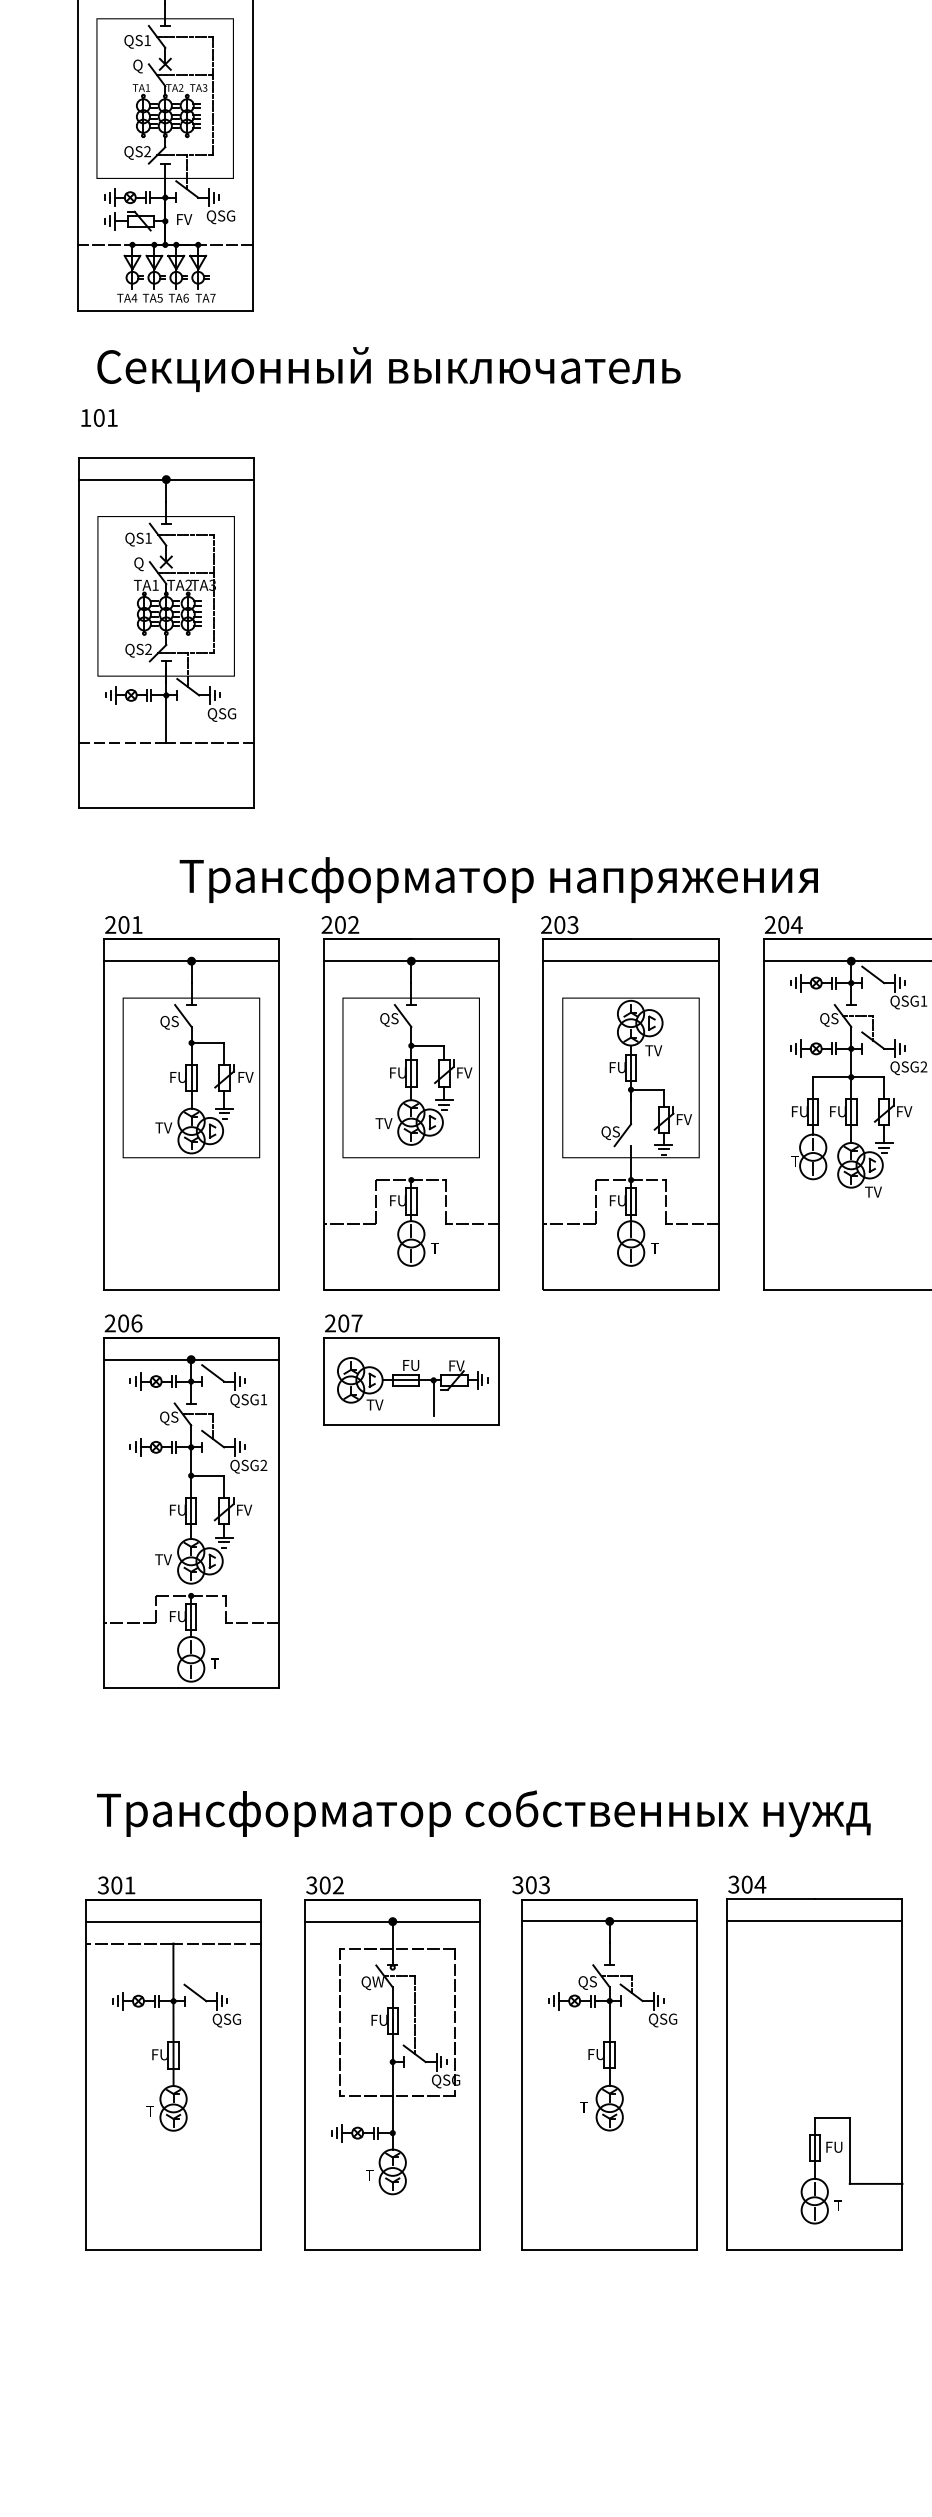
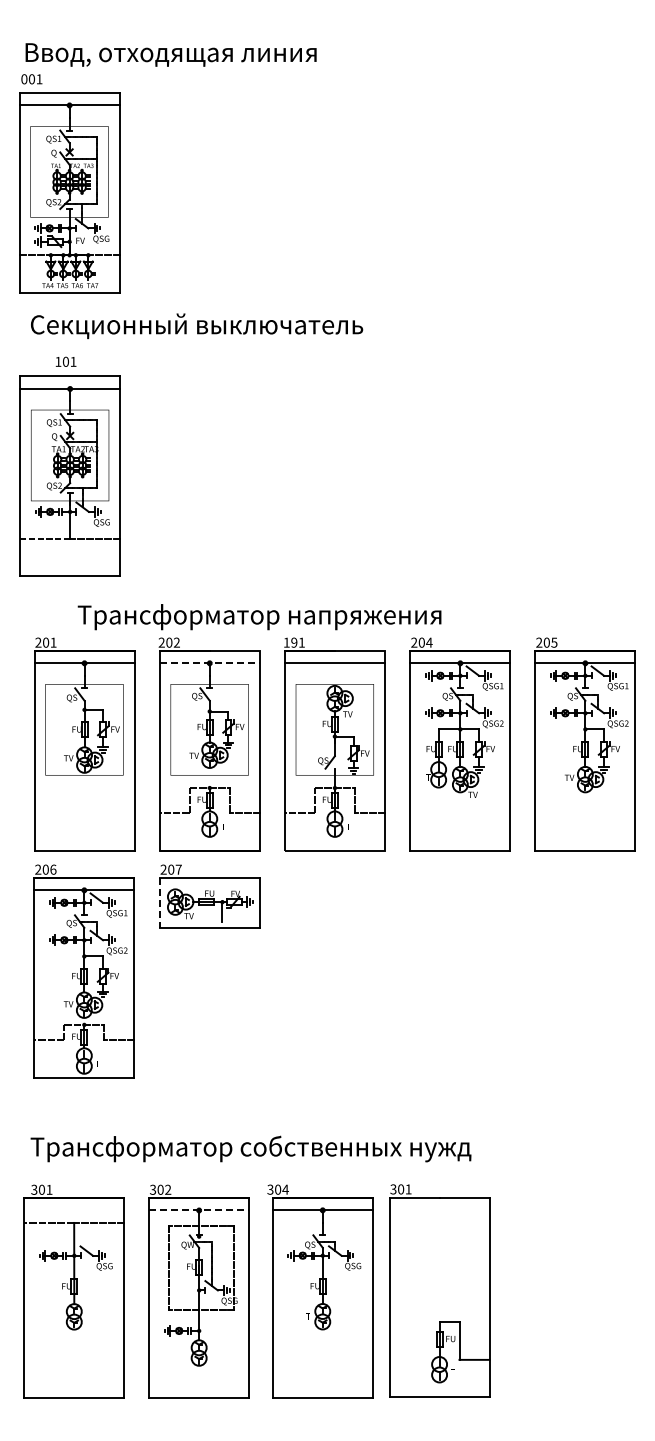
text: (98, 417) -> (65, 361), moved
text: (558, 924) -> (293, 642), 203 -> 191
line: (410, 961) -> (209, 663), solid -> dashed
line: (323, 1381) -> (159, 902), solid -> dashed
text: (544, 1884) -> (285, 1189), 303 -> 304
text: (760, 1884) -> (408, 1189), 304 -> 301
line: (173, 1921) -> (74, 1210), removed
line: (393, 1921) -> (199, 1210), solid -> dashed
line: (814, 1921) -> (439, 1210), removed

